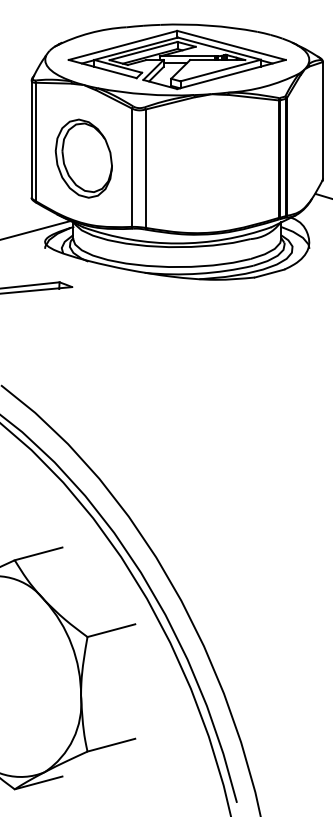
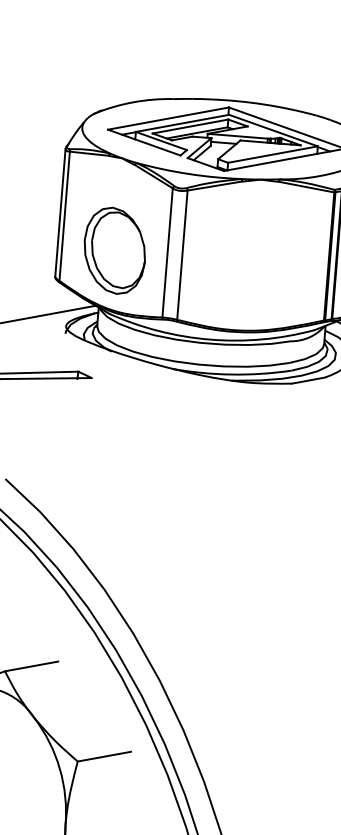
part: (83, 158) -> (114, 250), moved

